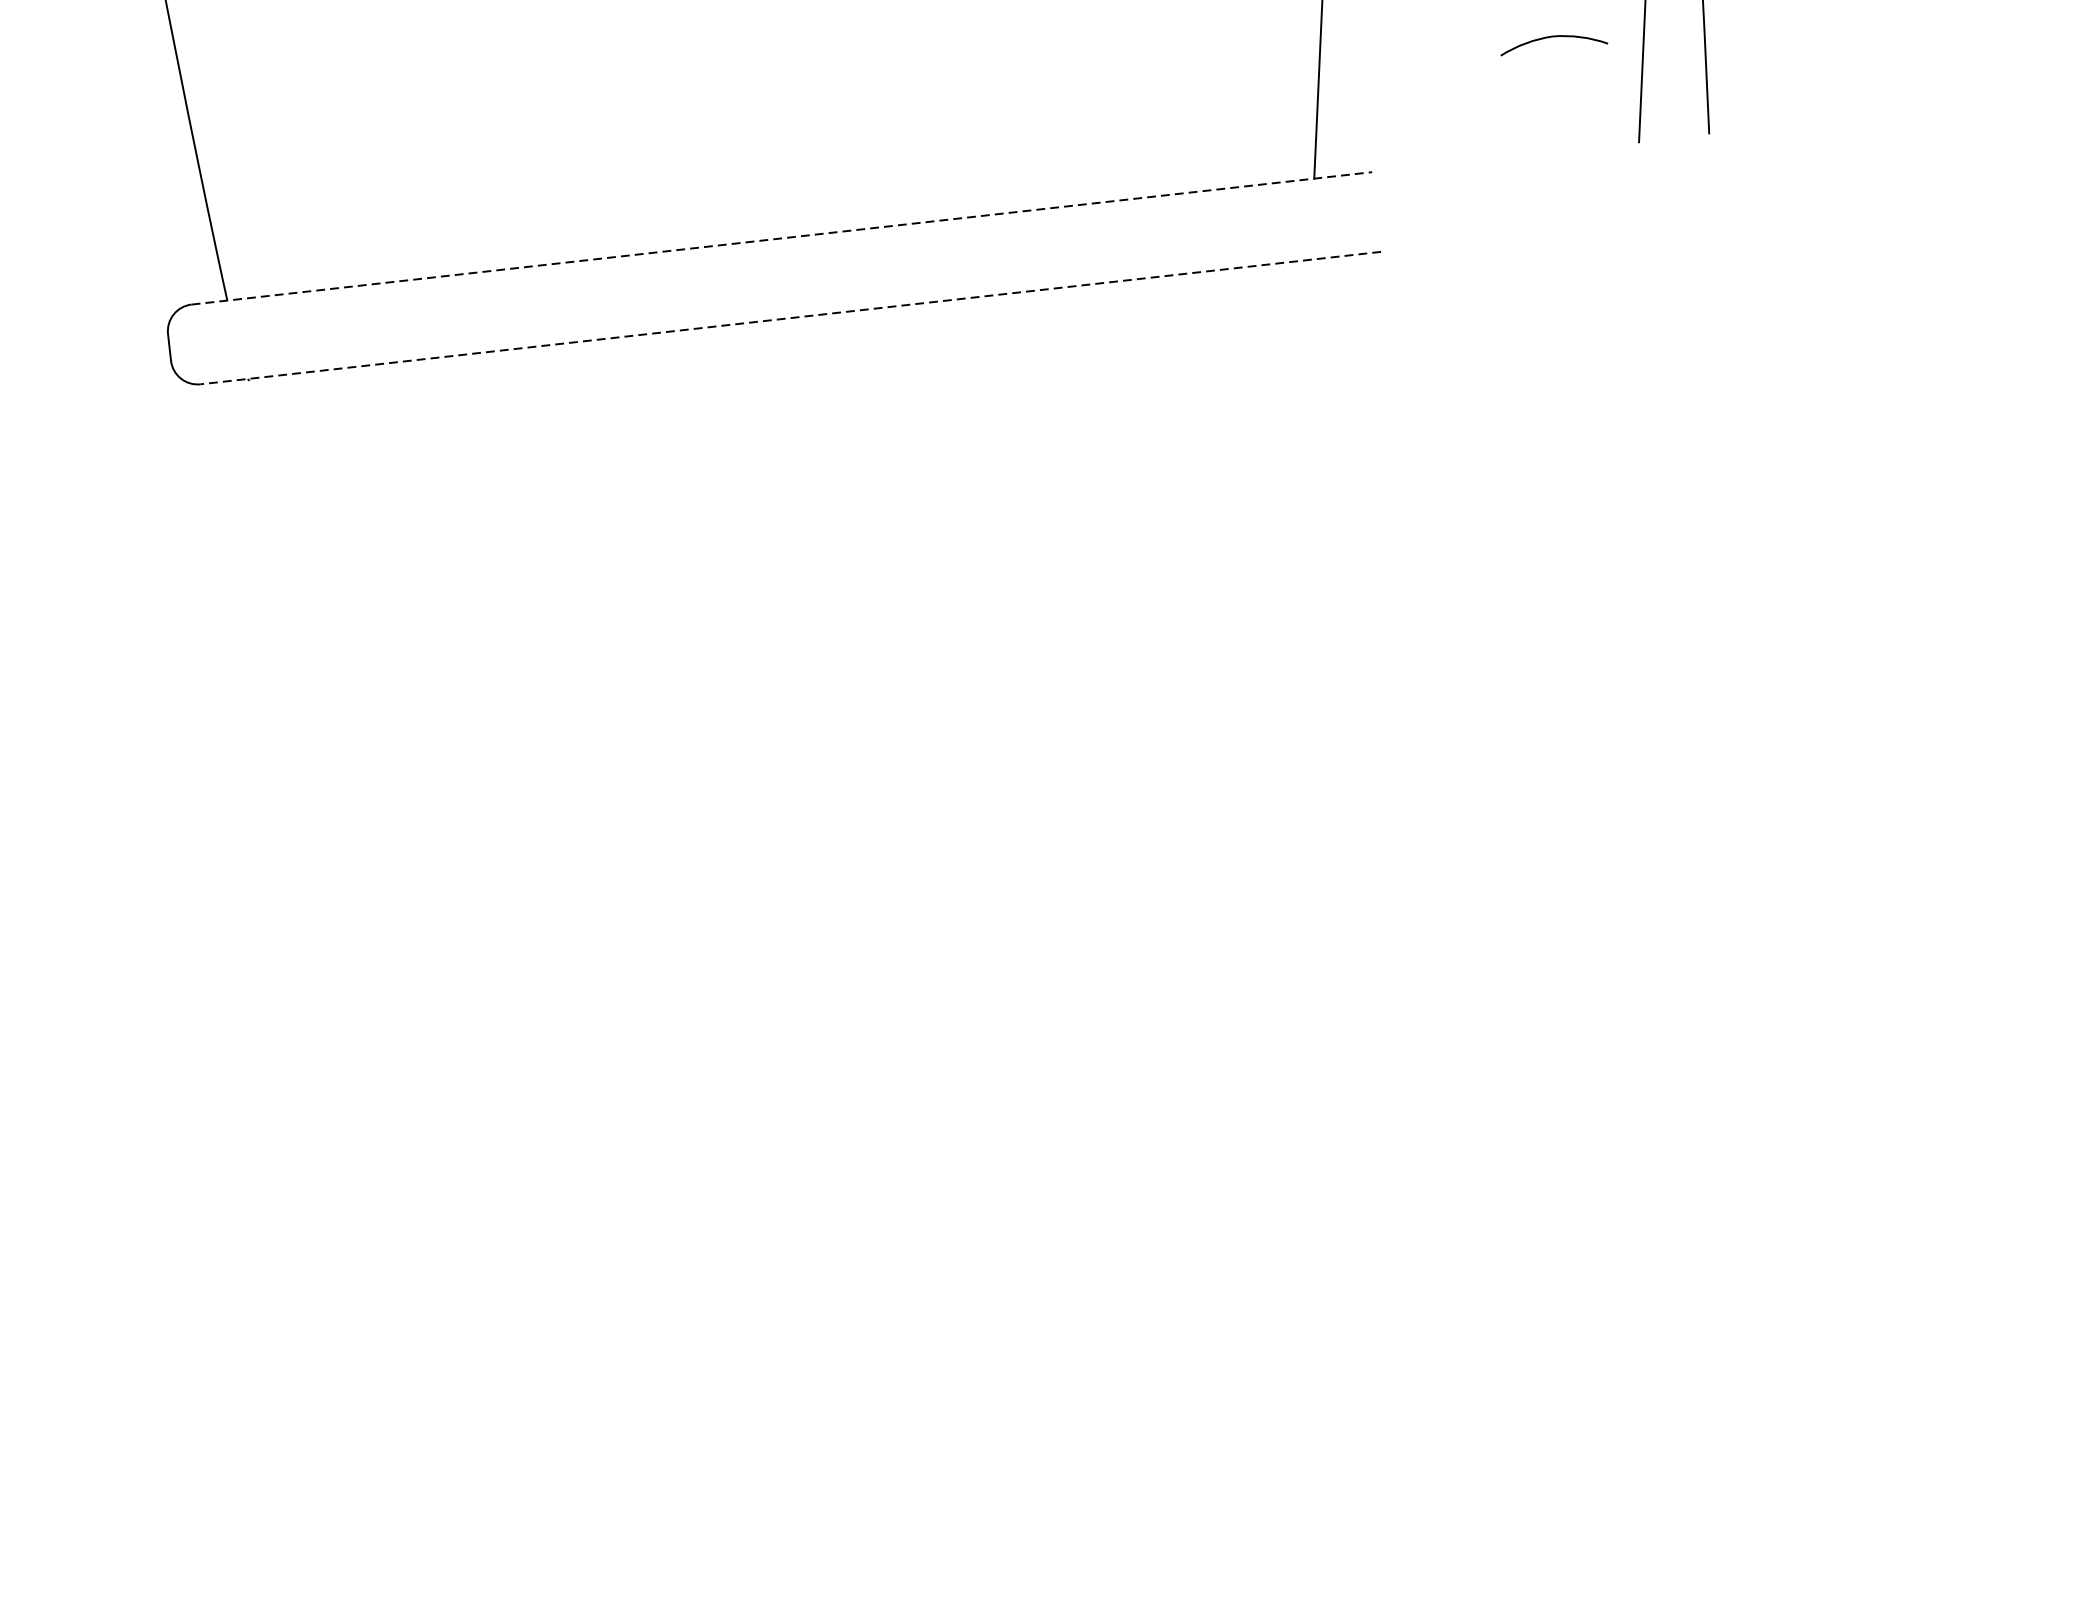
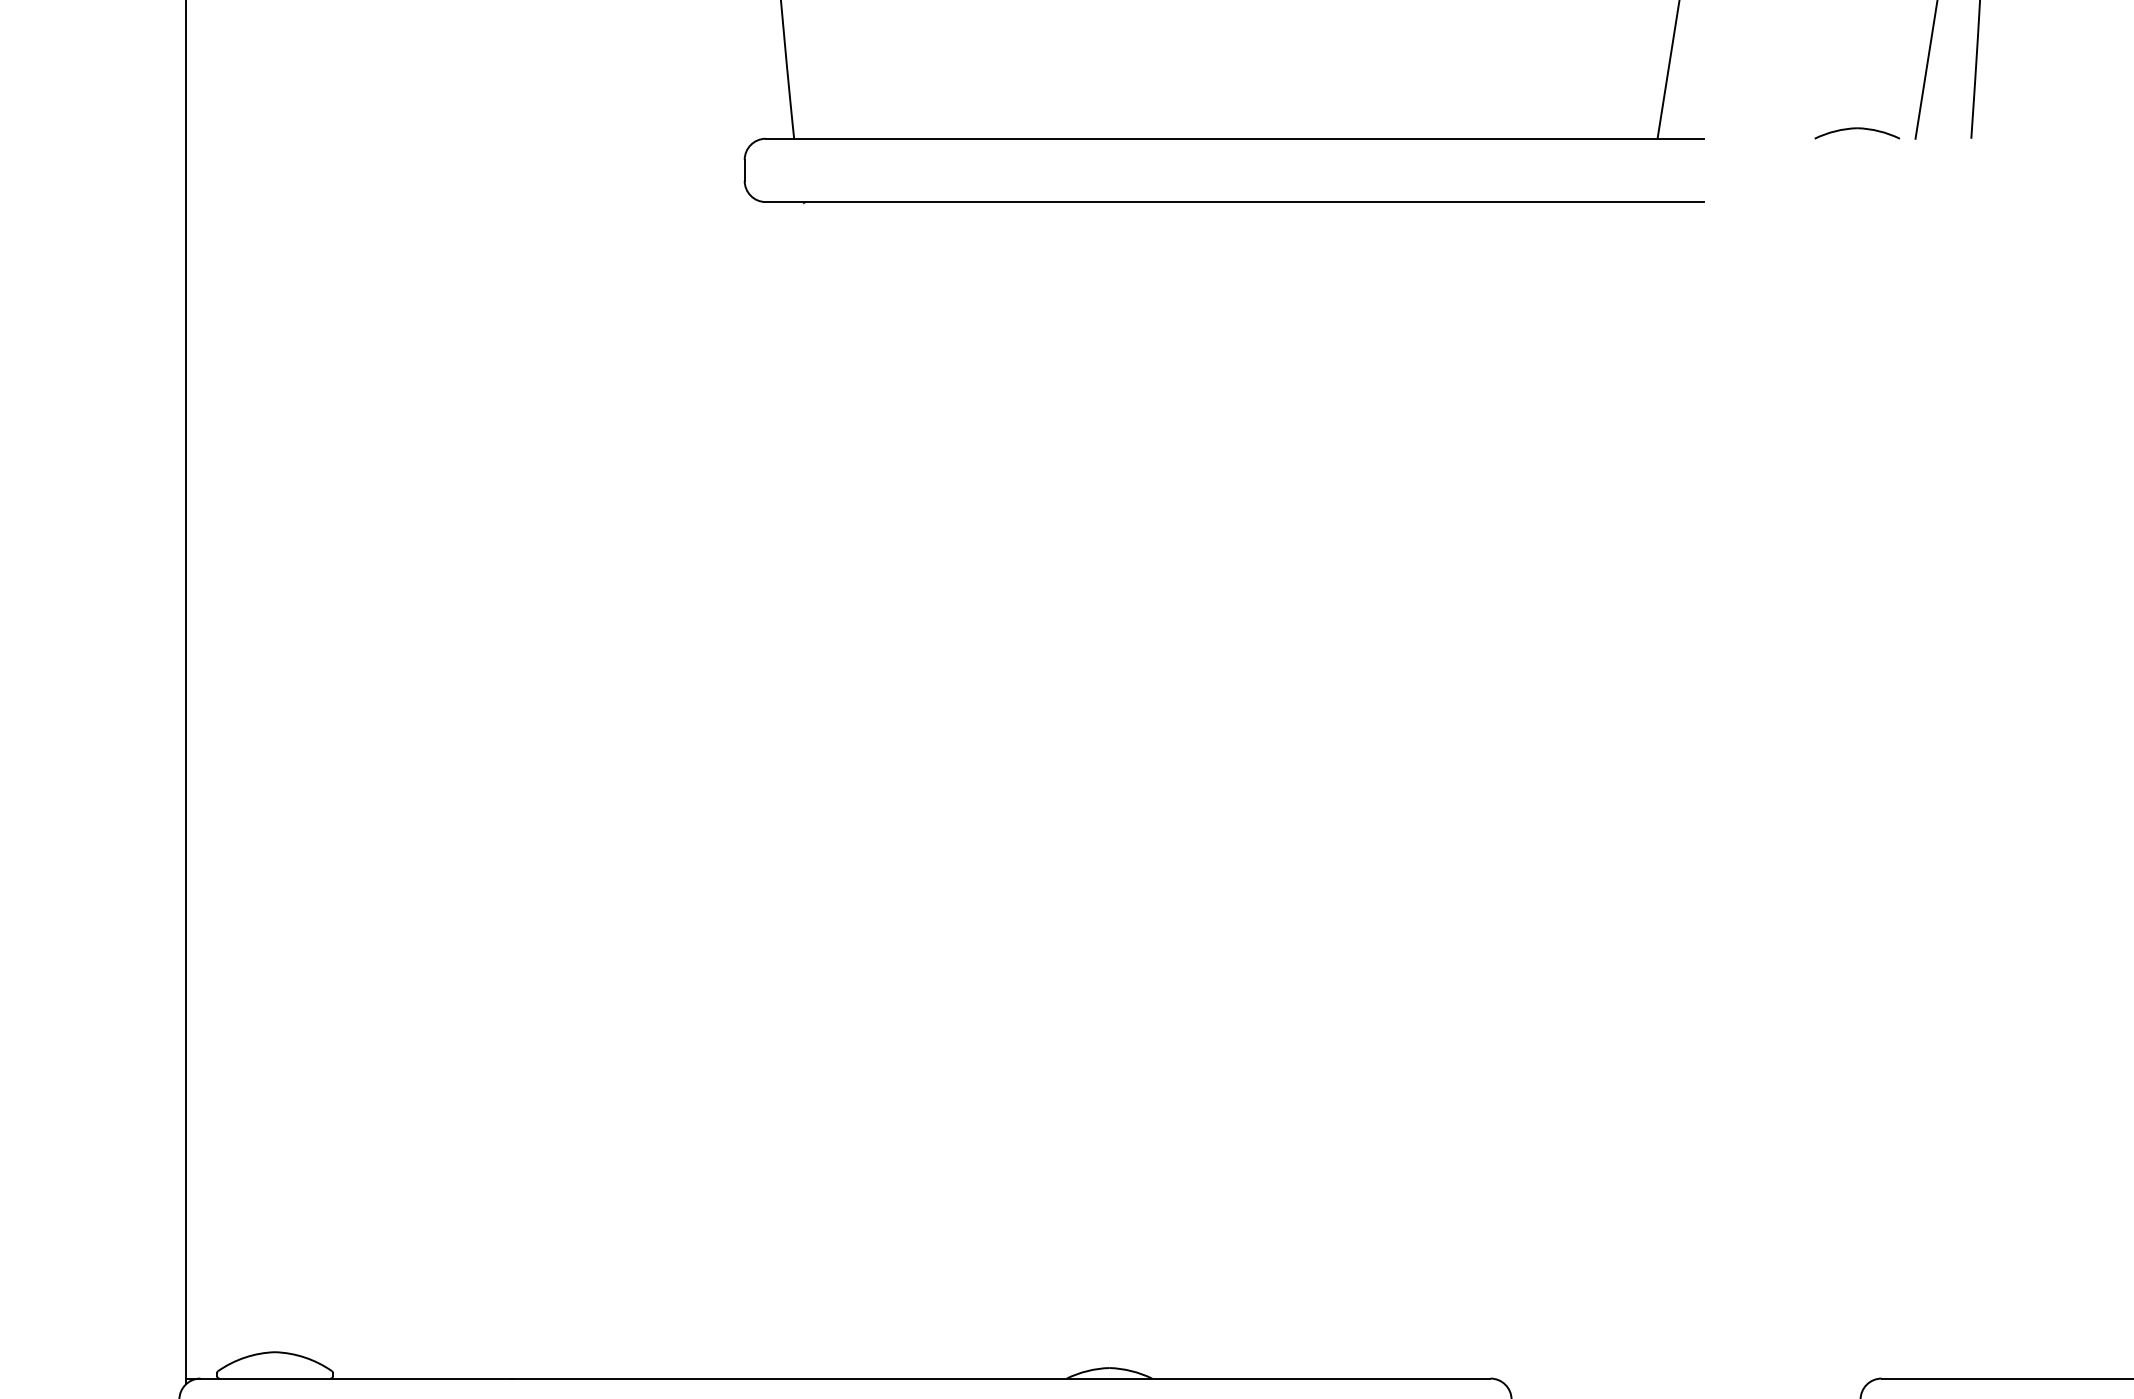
part: (1552, 43) -> (1856, 133), moved
line: (781, 238) -> (1234, 138), dashed -> solid
line: (790, 318) -> (1234, 202), dashed -> solid

